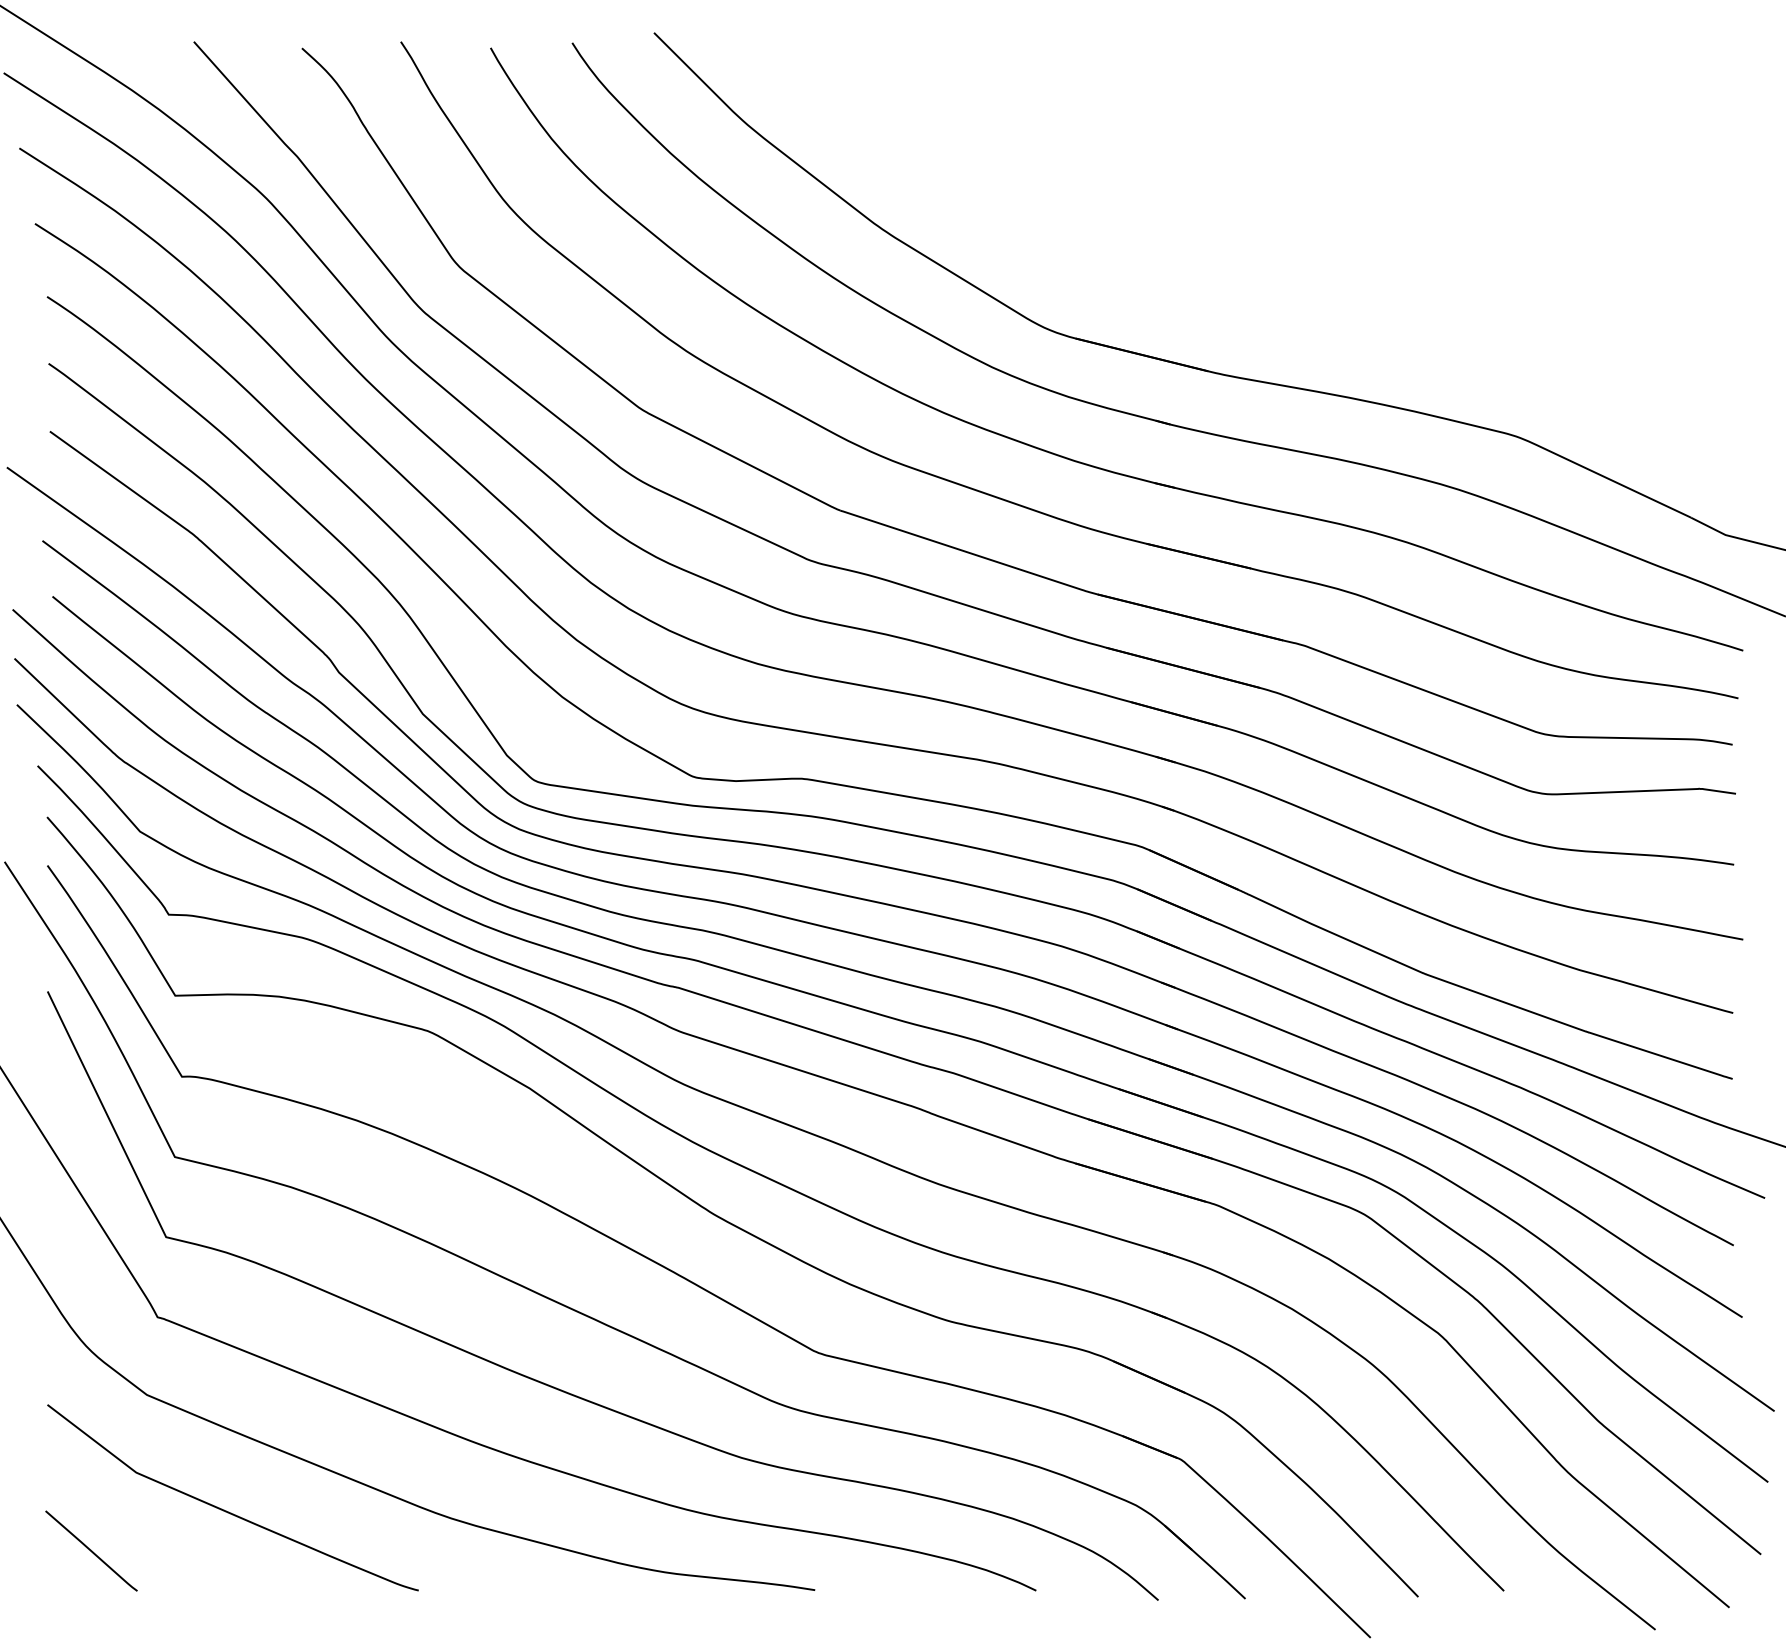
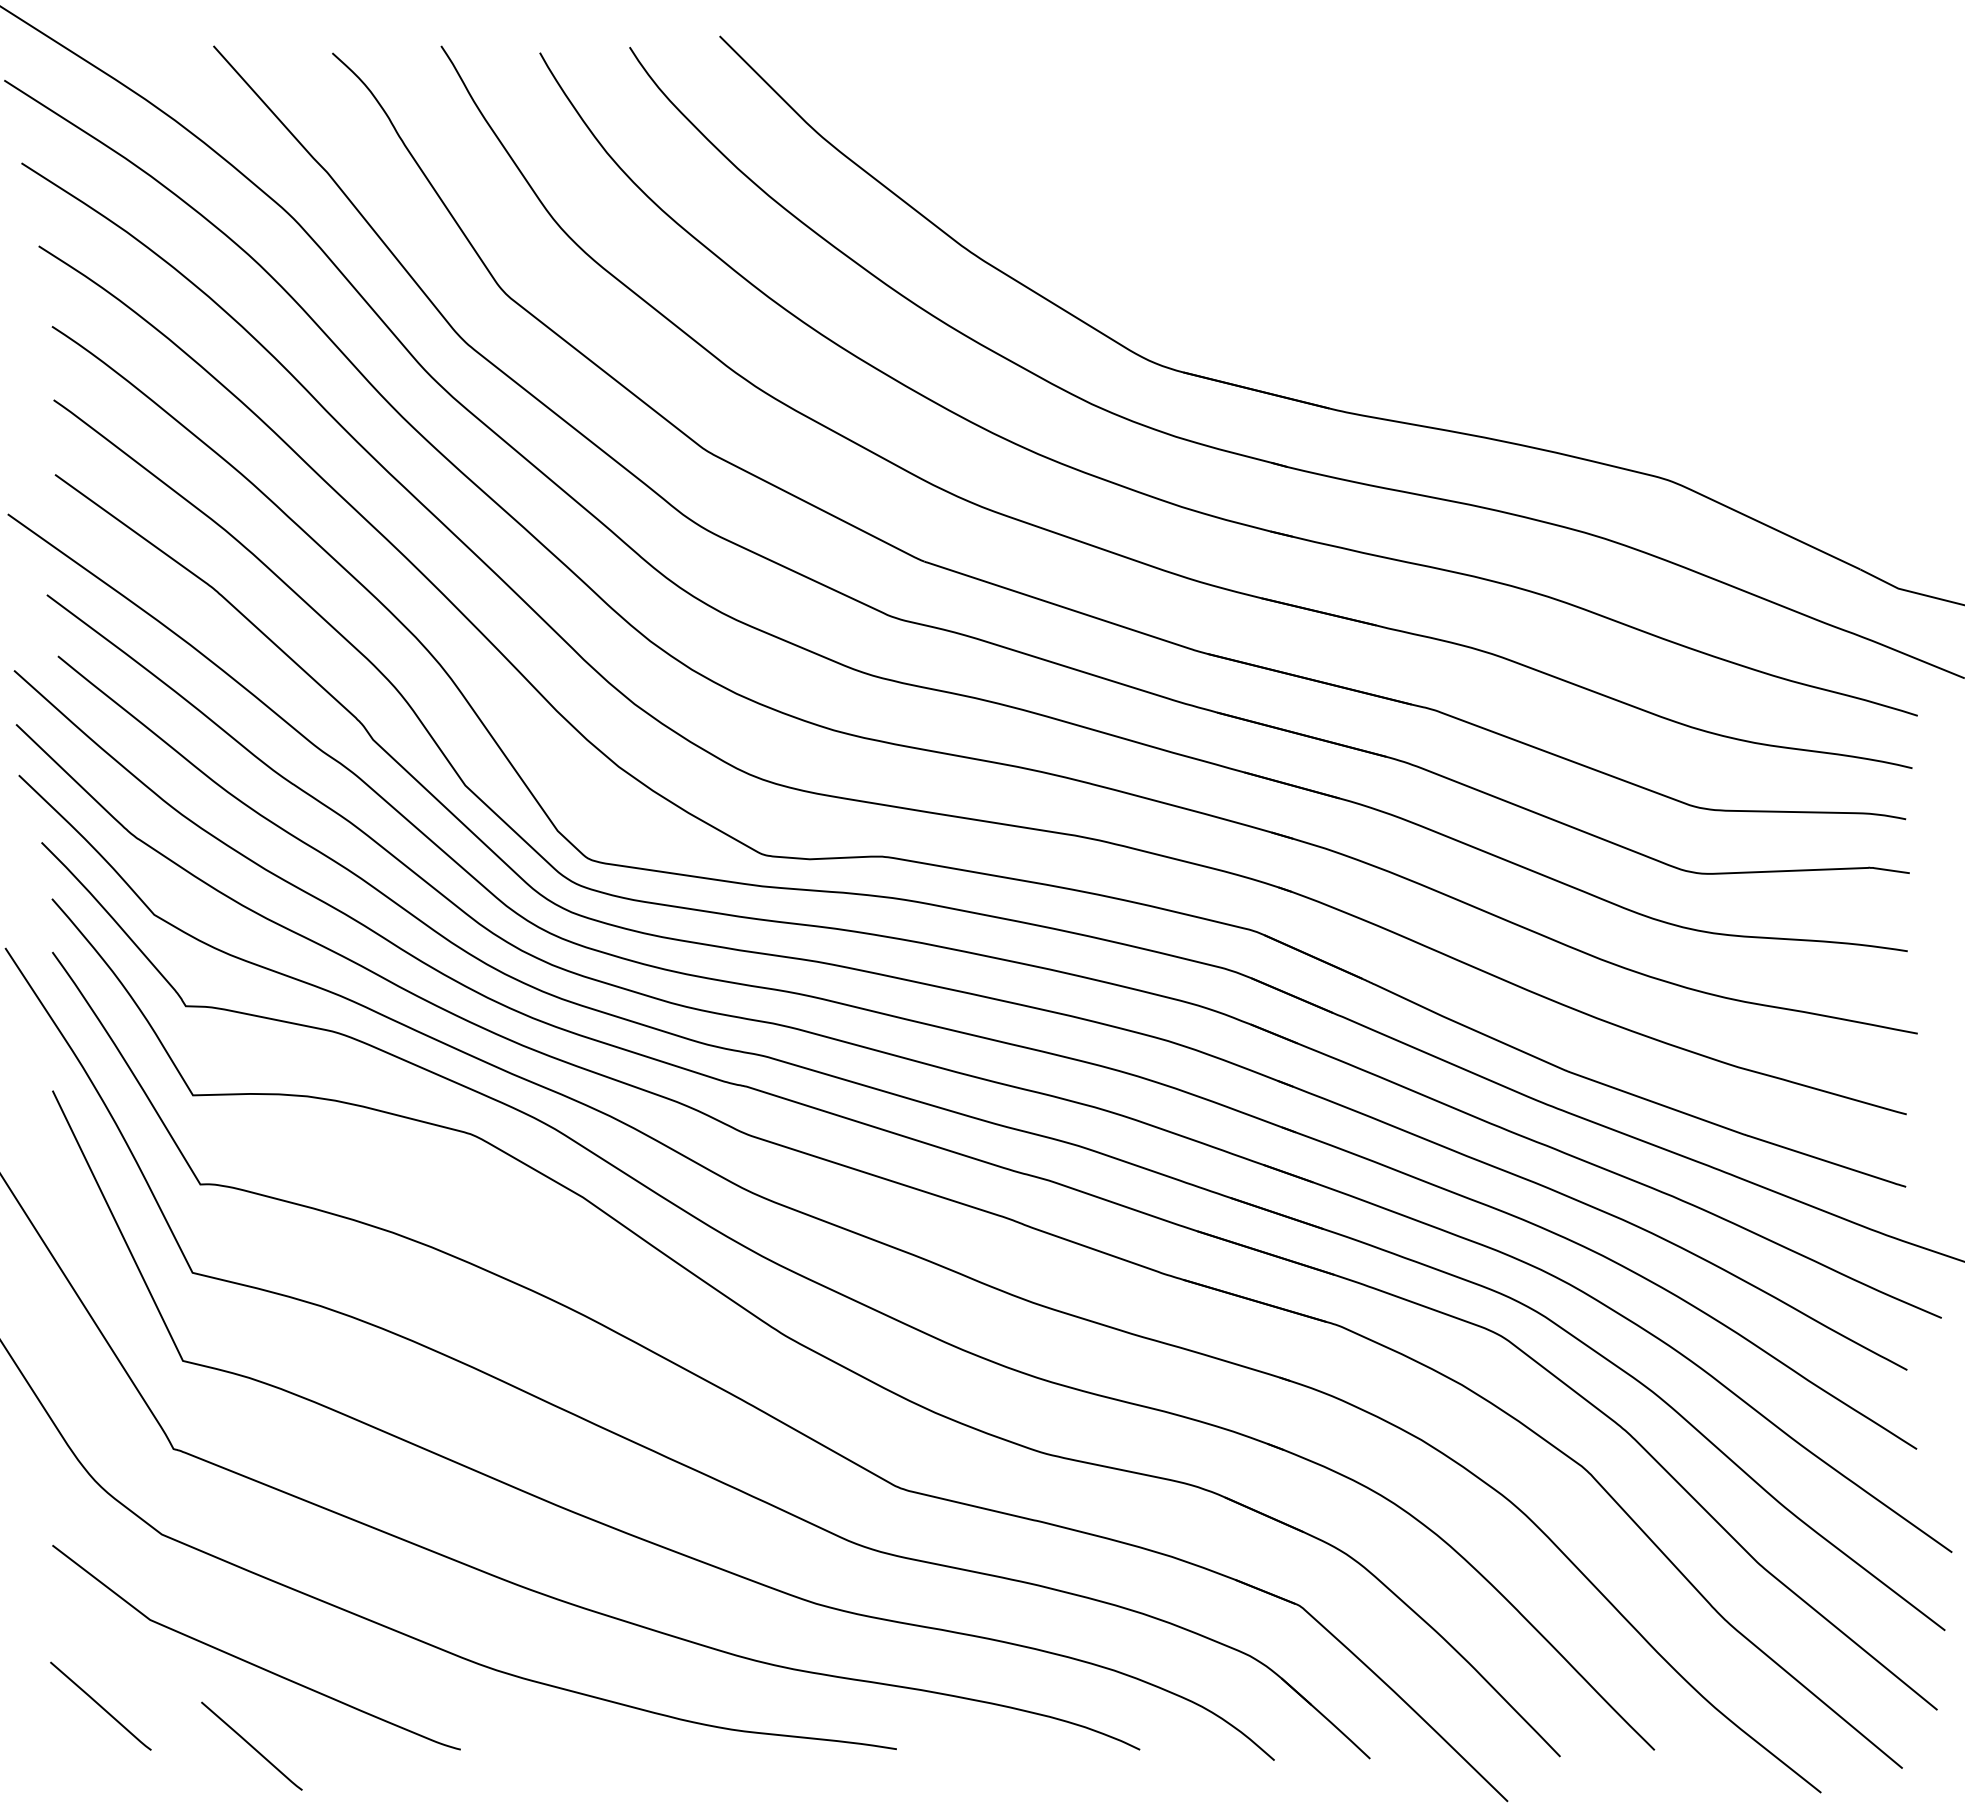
line: (228, 1586) -> (251, 1745), added

